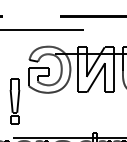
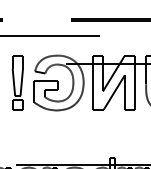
part: (14, 101) -> (17, 82), moved

